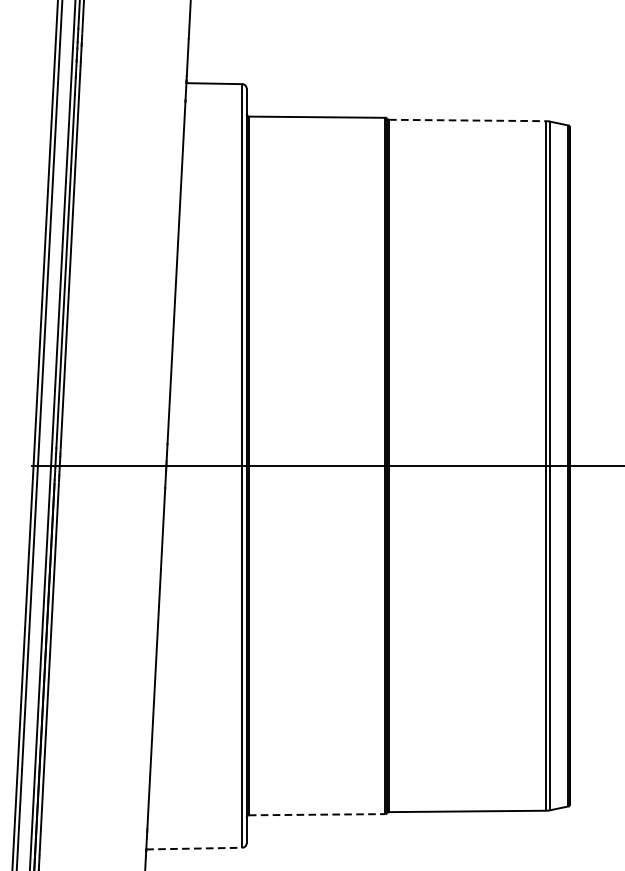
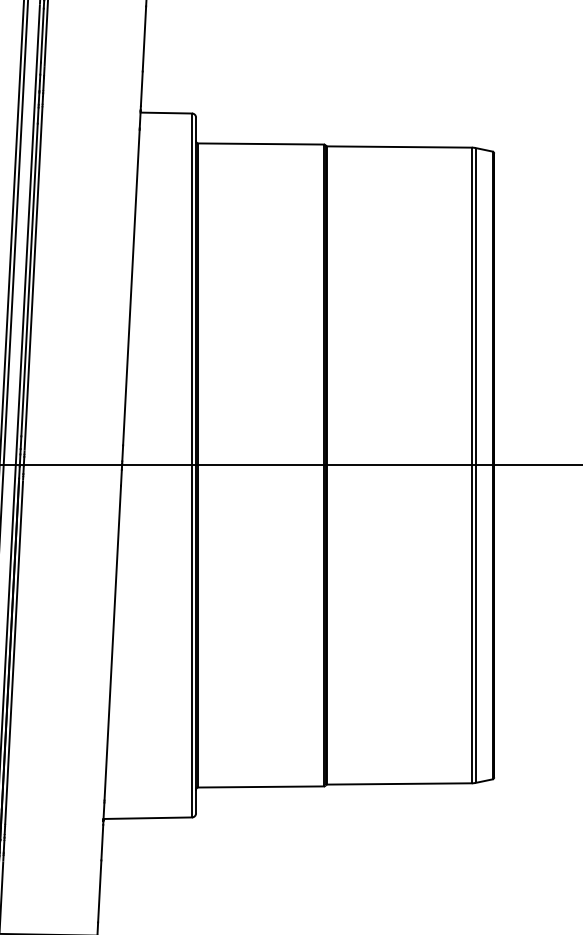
line: (468, 121) -> (400, 147), dashed -> solid
line: (317, 814) -> (261, 786), dashed -> solid
line: (195, 848) -> (148, 818), dashed -> solid

